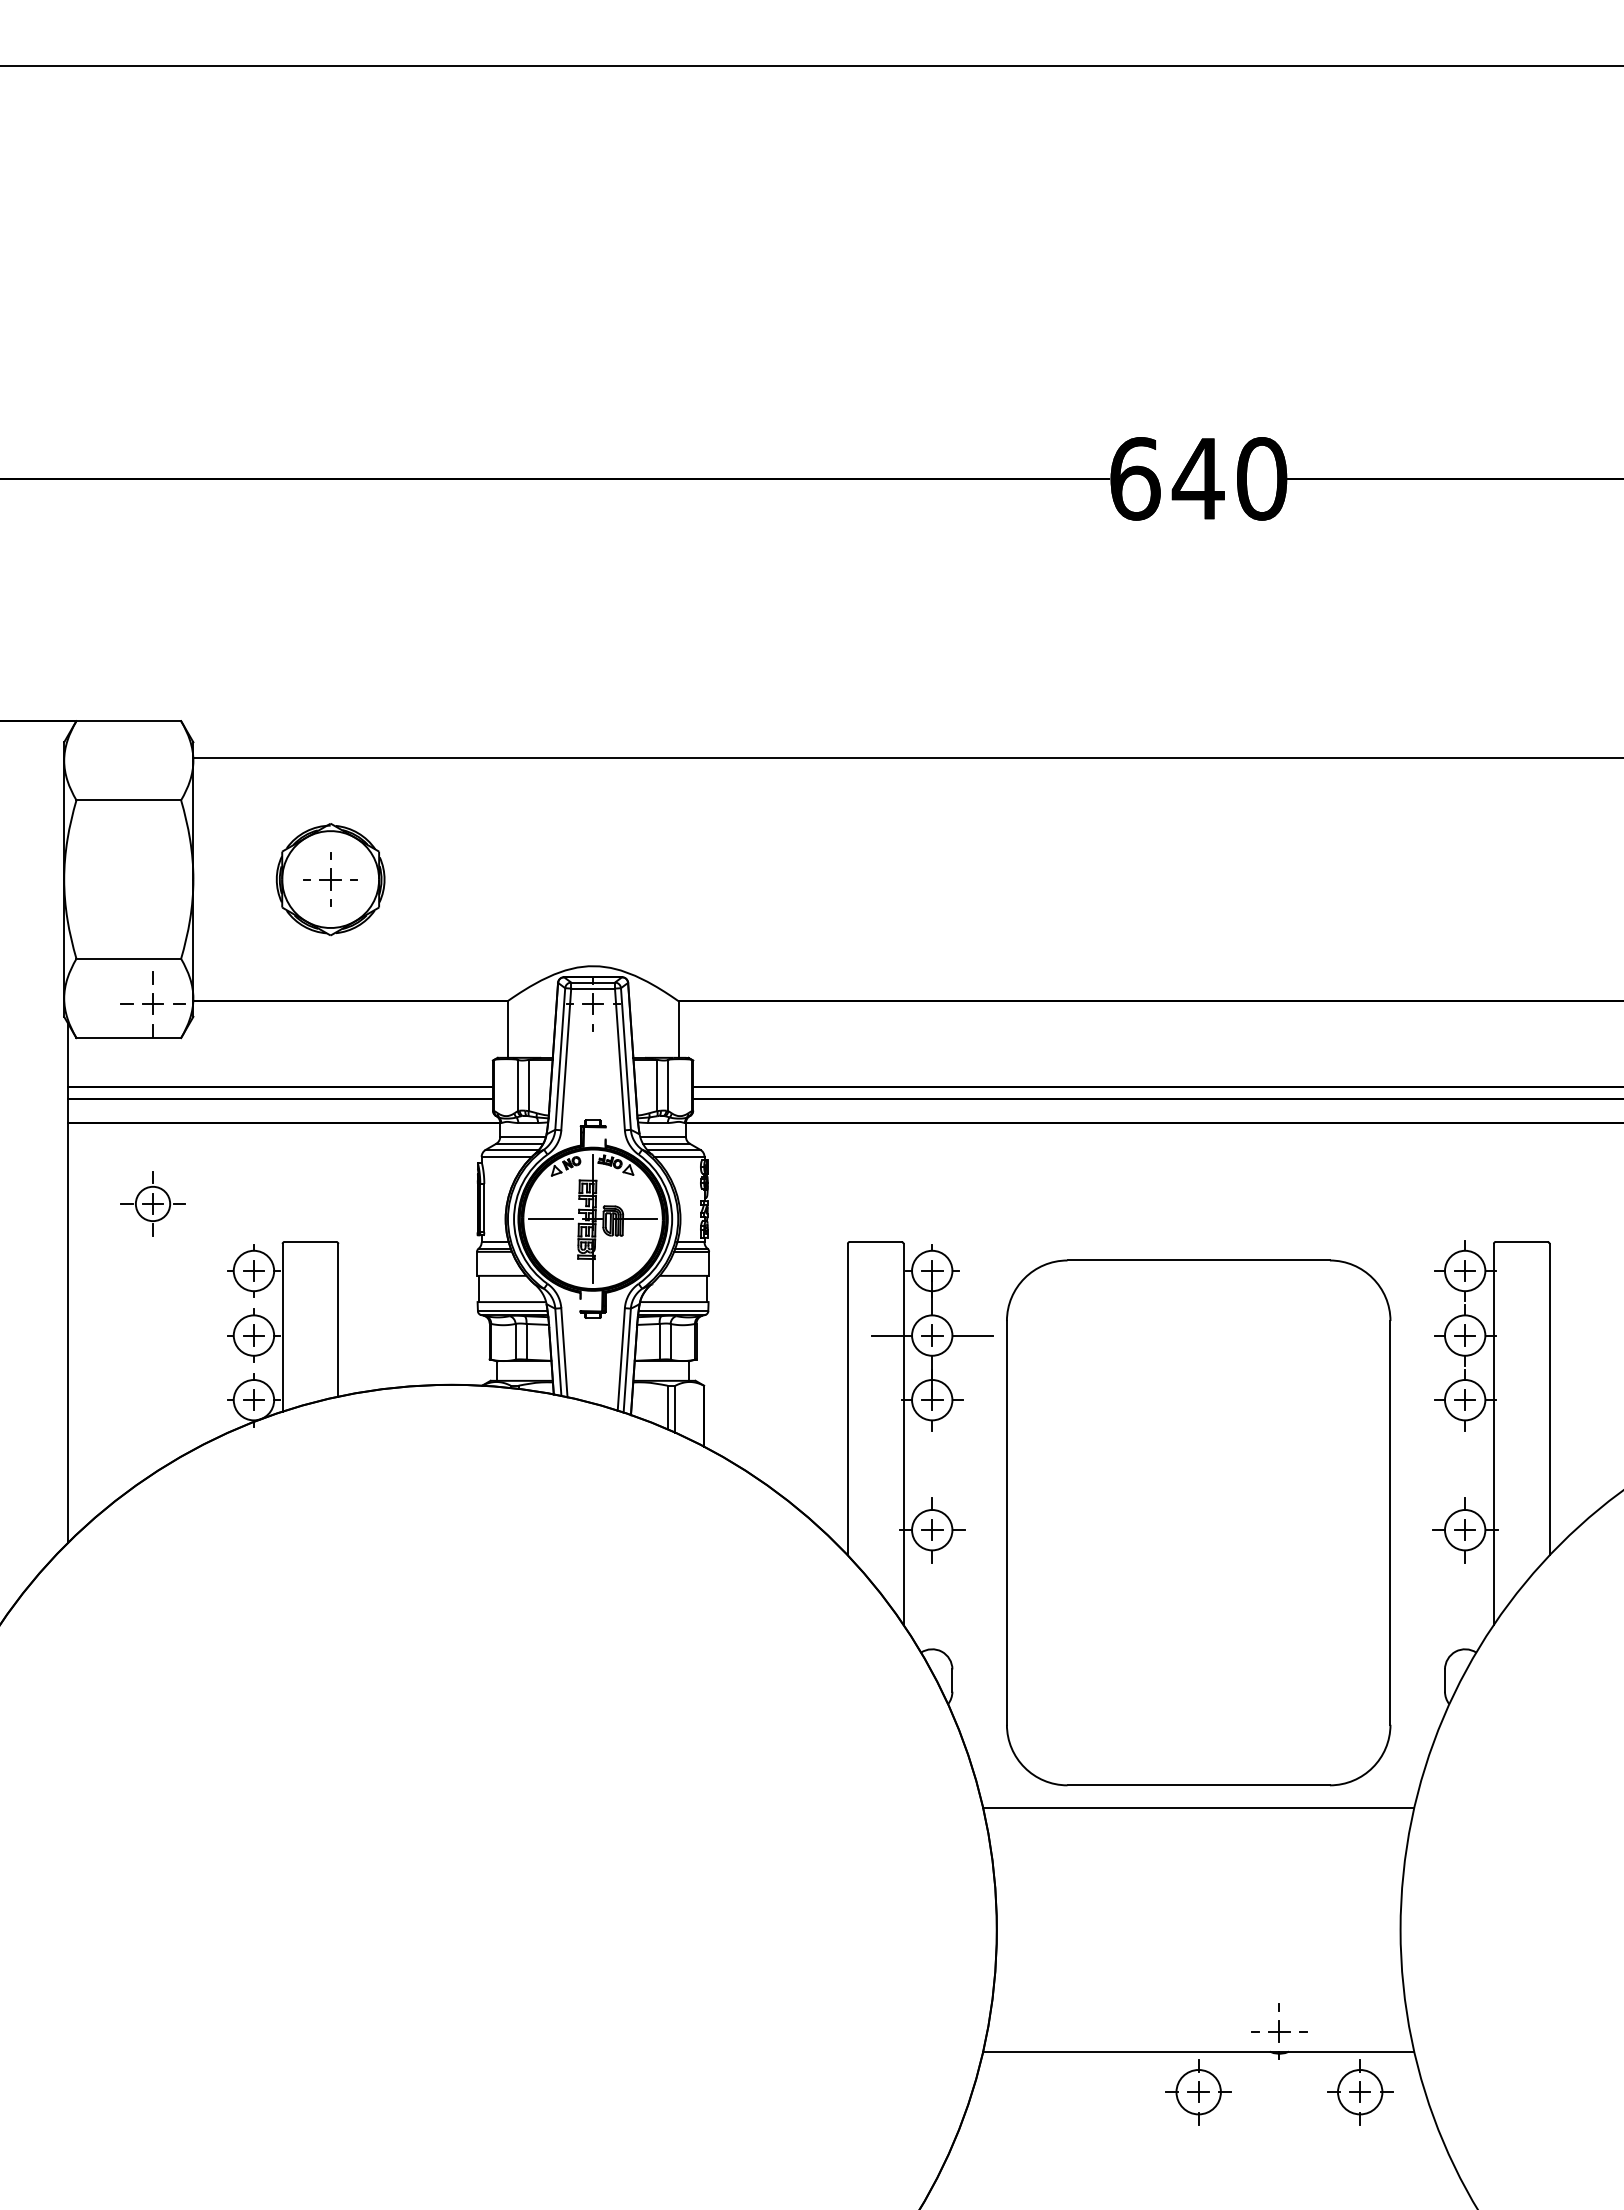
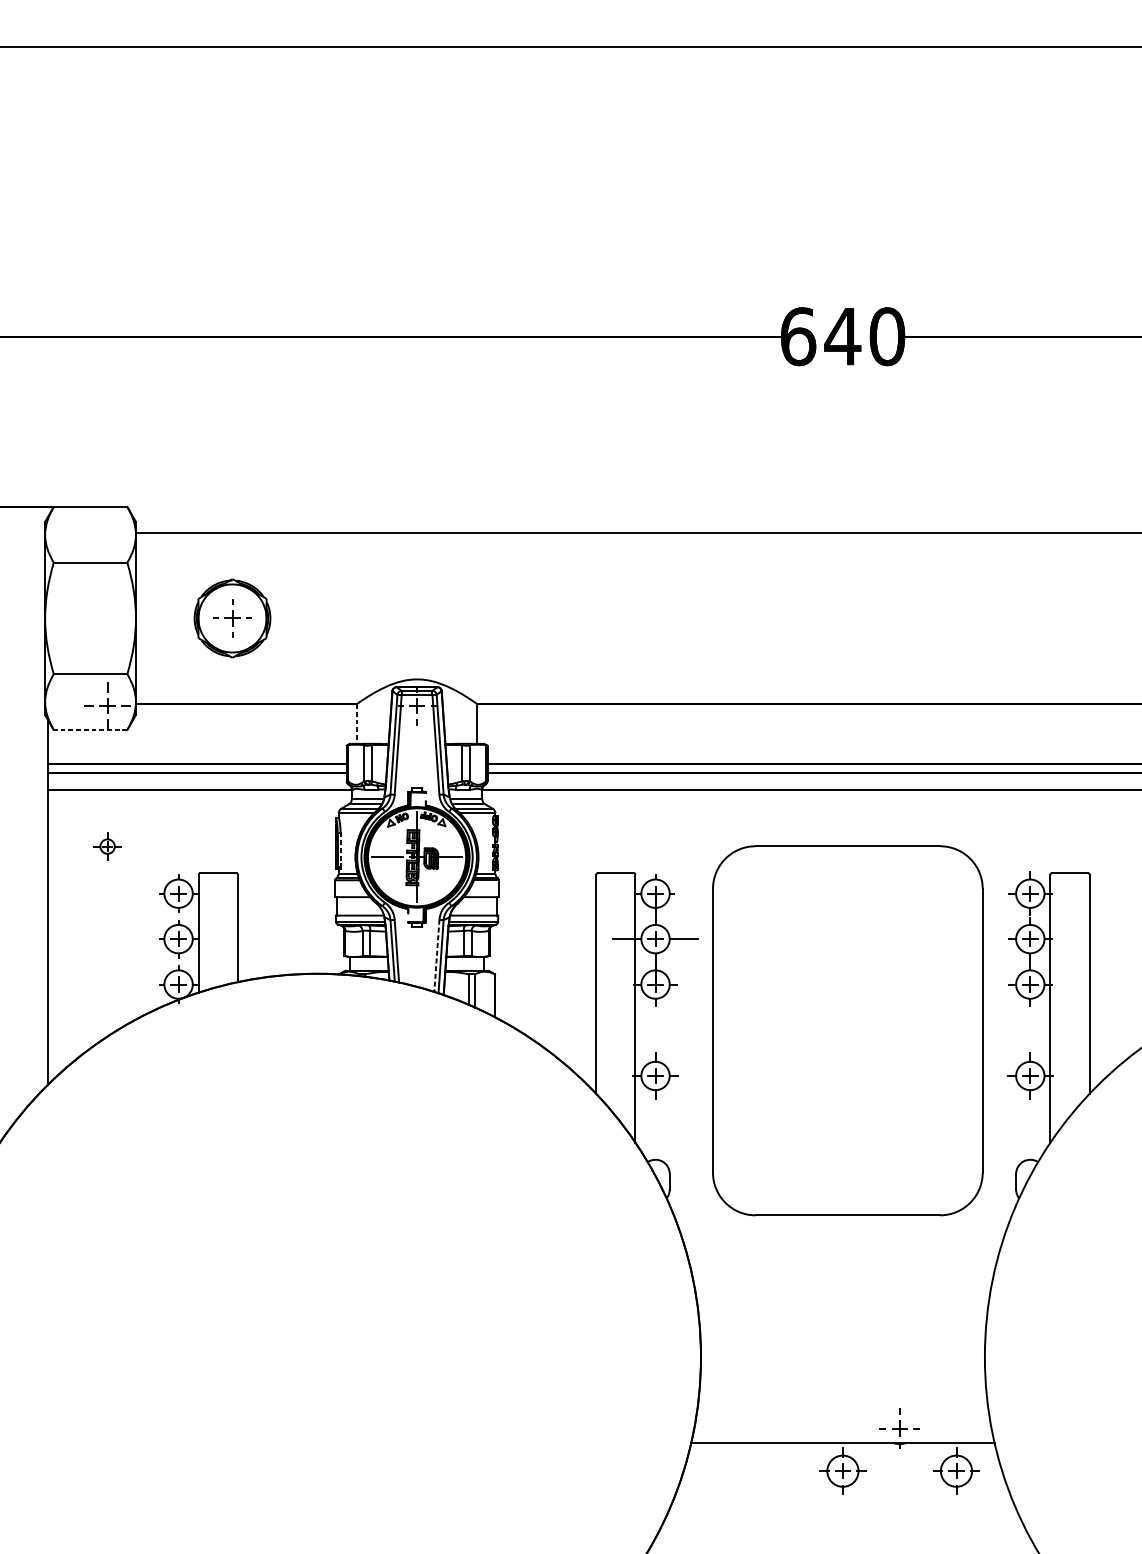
line: (507, 1030) -> (356, 724), solid -> dashed
line: (128, 1038) -> (90, 730), solid -> dashed
part: (152, 1203) -> (107, 846), size x0.6
line: (484, 1208) -> (340, 849), solid -> dashed
line: (621, 1359) -> (437, 955), solid -> dashed
part: (1198, 1522) -> (847, 1030), moved
line: (1198, 1808) -> (842, 1271), removed

